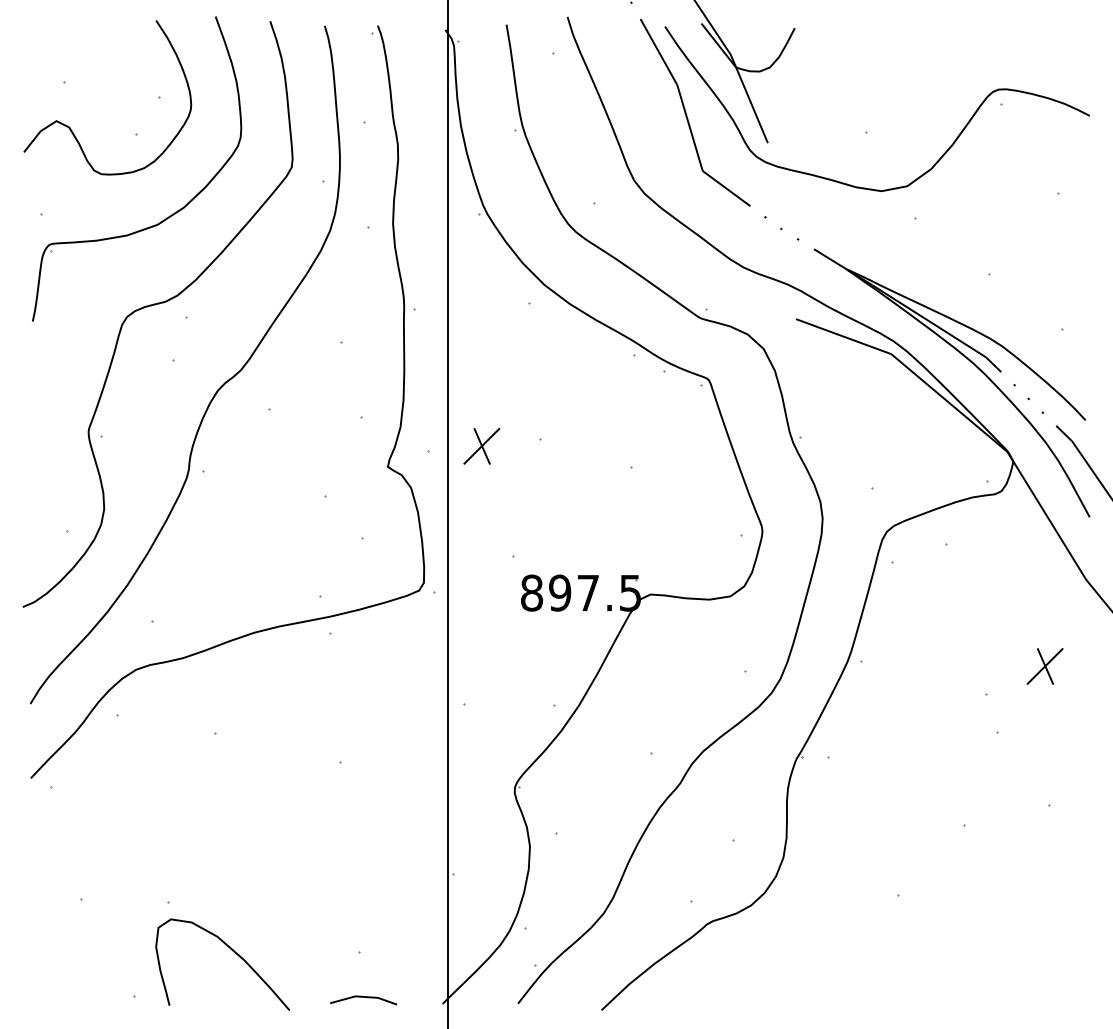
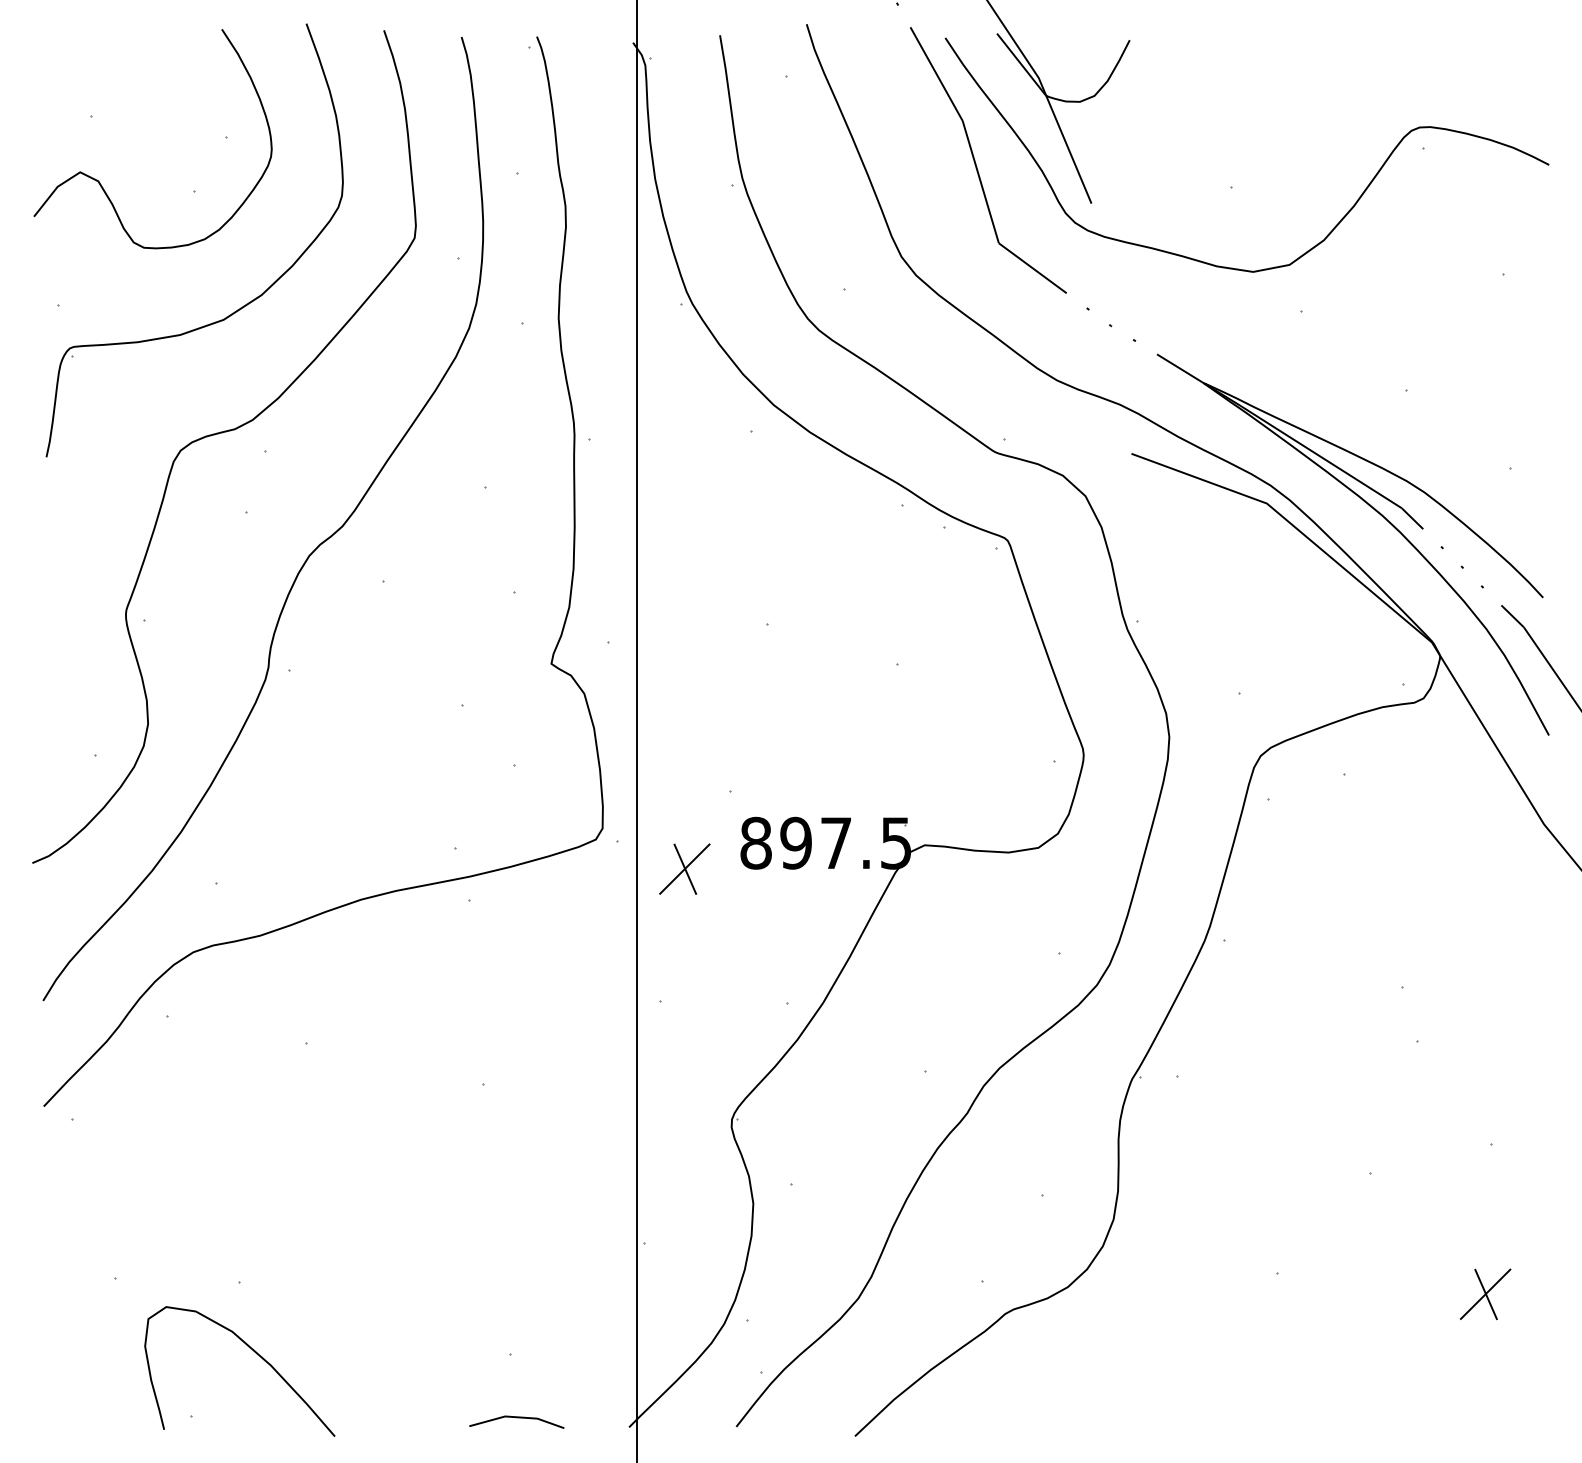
part: (481, 445) -> (684, 867), moved
part: (1044, 666) -> (1484, 1294), moved
curve: (233, 952) -> (255, 1354), moved

